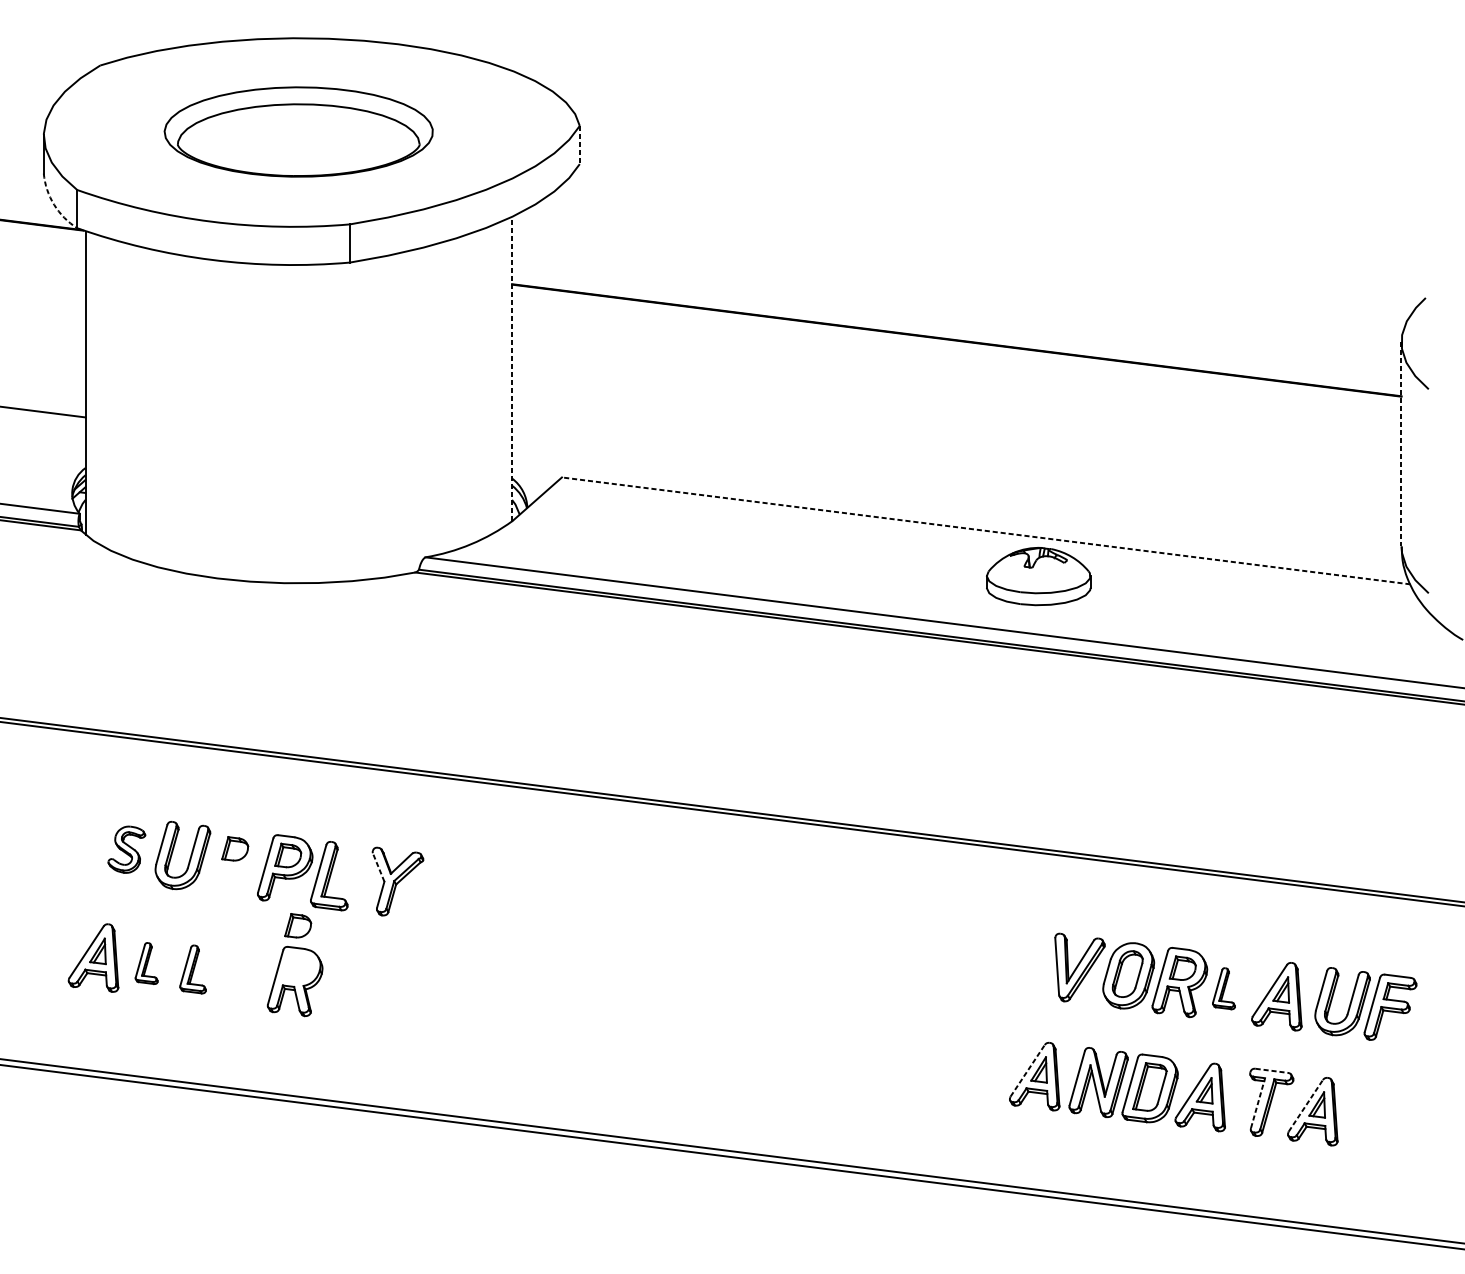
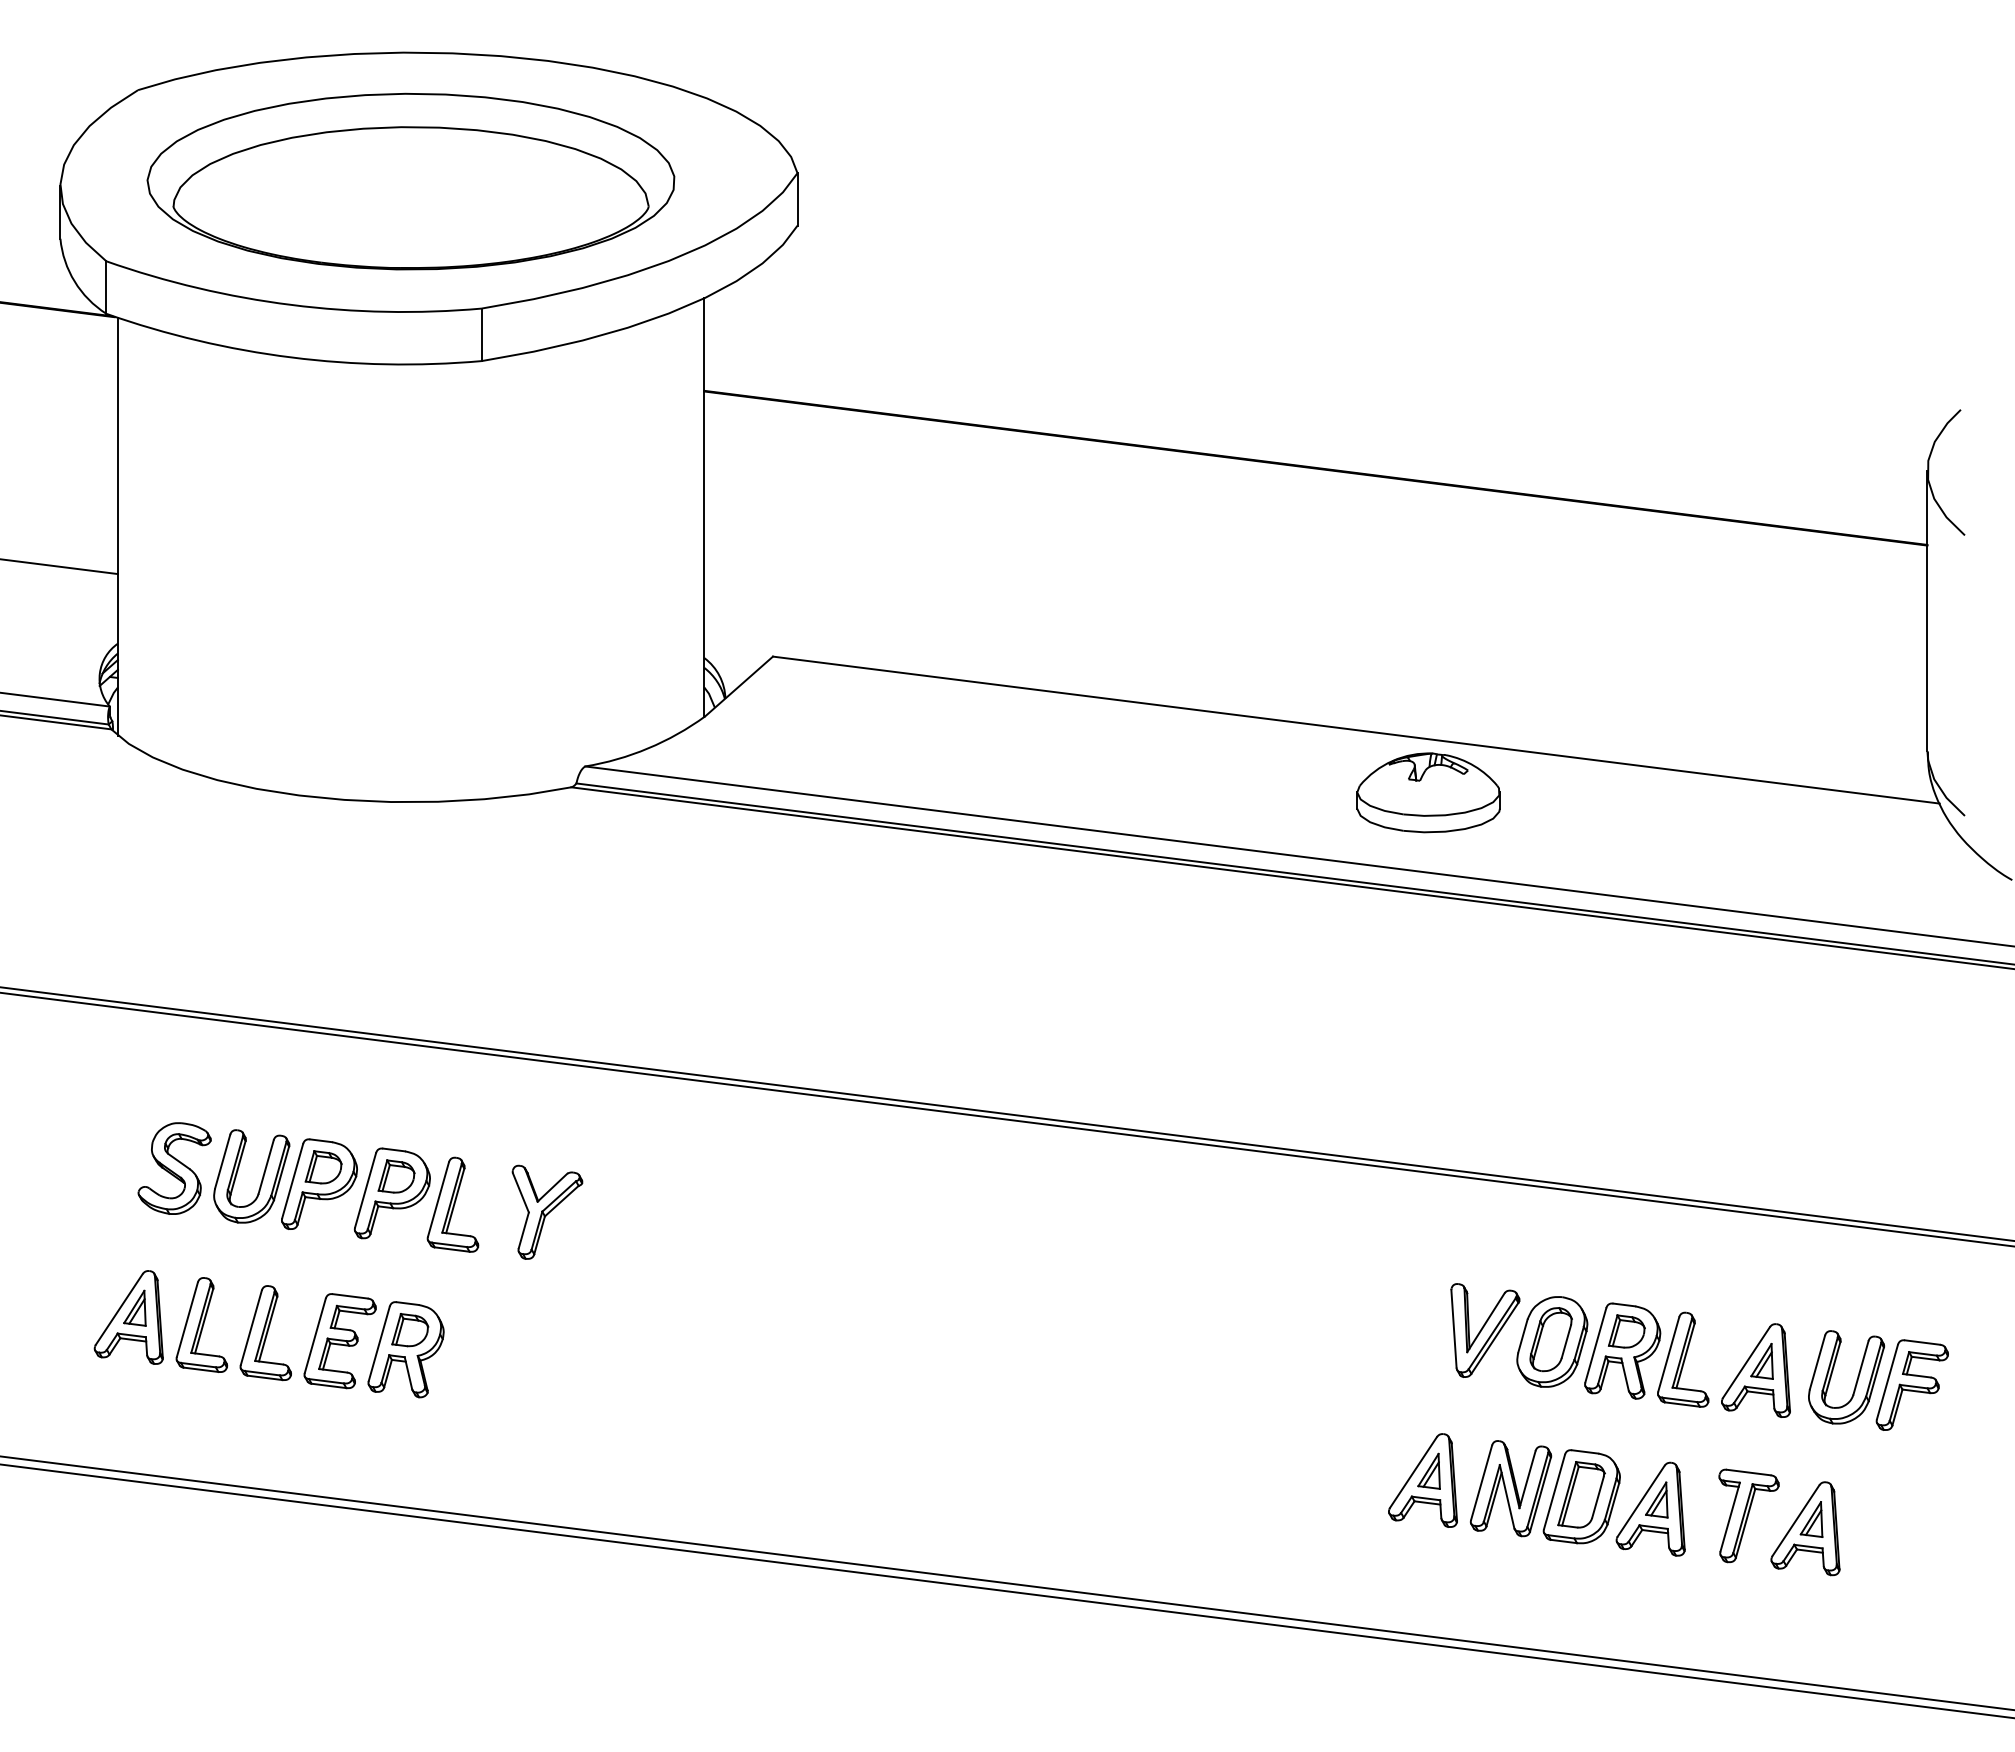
part: (298, 131) -> (410, 181), size x1.43
line: (579, 145) -> (797, 199), dashed -> solid
arc: (54, 204) -> (74, 281), dashed -> solid
line: (512, 369) -> (704, 507), dashed -> solid
line: (1401, 444) -> (1927, 611), dashed -> solid
line: (985, 531) -> (1355, 730), dashed -> solid
part: (126, 849) -> (174, 1168), size x1.43
part: (232, 860) -> (319, 1183), added
line: (378, 867) -> (520, 1192), dashed -> solid
part: (298, 926) -> (410, 1330), moved
part: (146, 963) -> (201, 1324), size x1.67
part: (192, 969) -> (265, 1333), size x1.43
part: (246, 975) -> (339, 1341), added
part: (1224, 988) -> (1683, 1359), size x1.67
line: (1027, 1070) -> (1413, 1472), dashed -> solid
line: (1272, 1070) -> (1749, 1472), dashed -> solid
line: (1258, 1103) -> (1730, 1517), dashed -> solid
line: (1306, 1105) -> (1796, 1520), dashed -> solid

